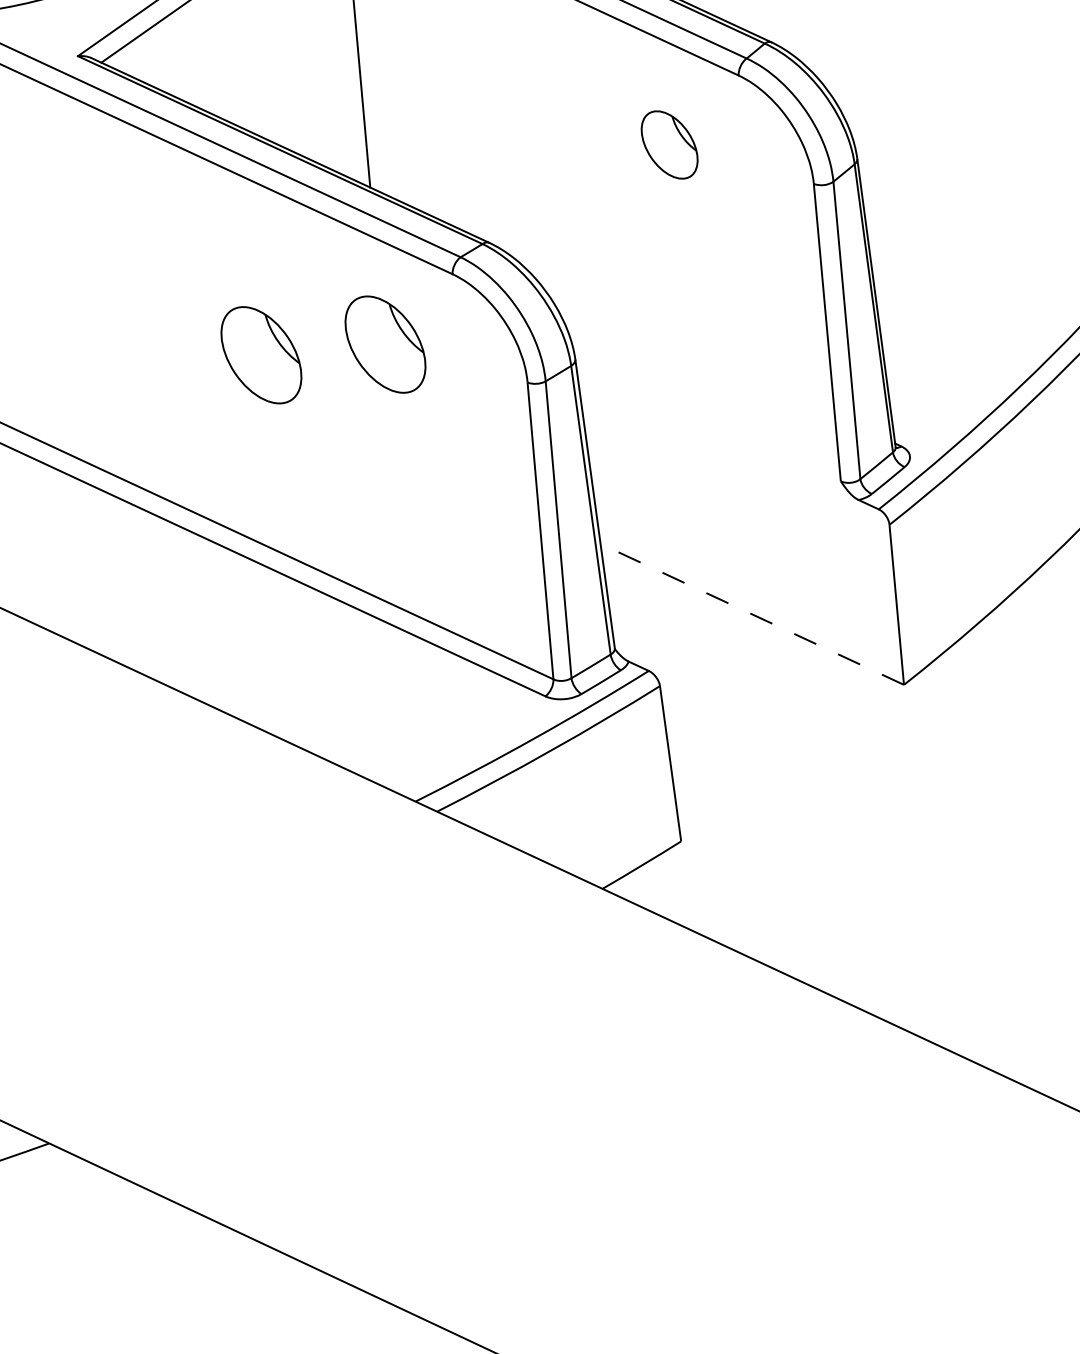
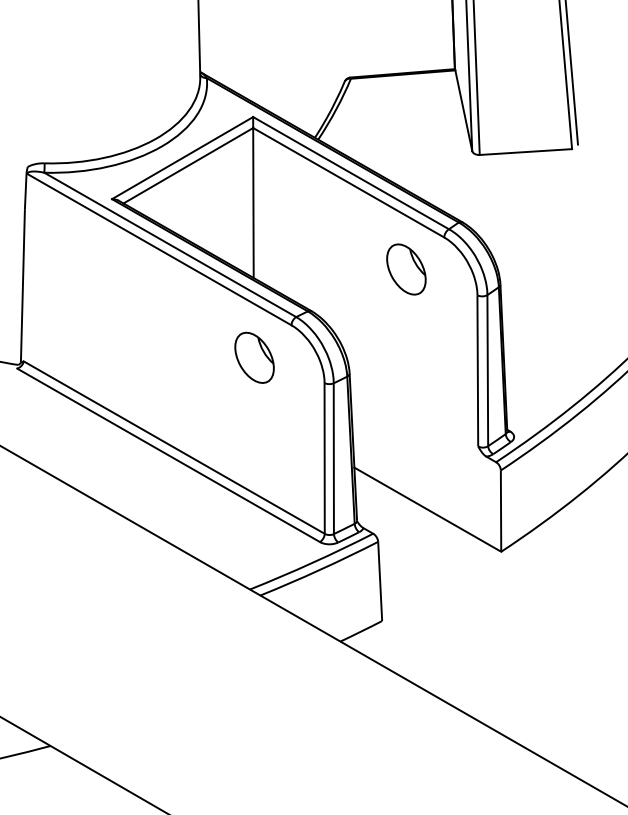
part: (669, 144) -> (406, 269), size x1.43
part: (261, 354) -> (191, 357), removed
line: (751, 614) -> (427, 509), dashed -> solid

